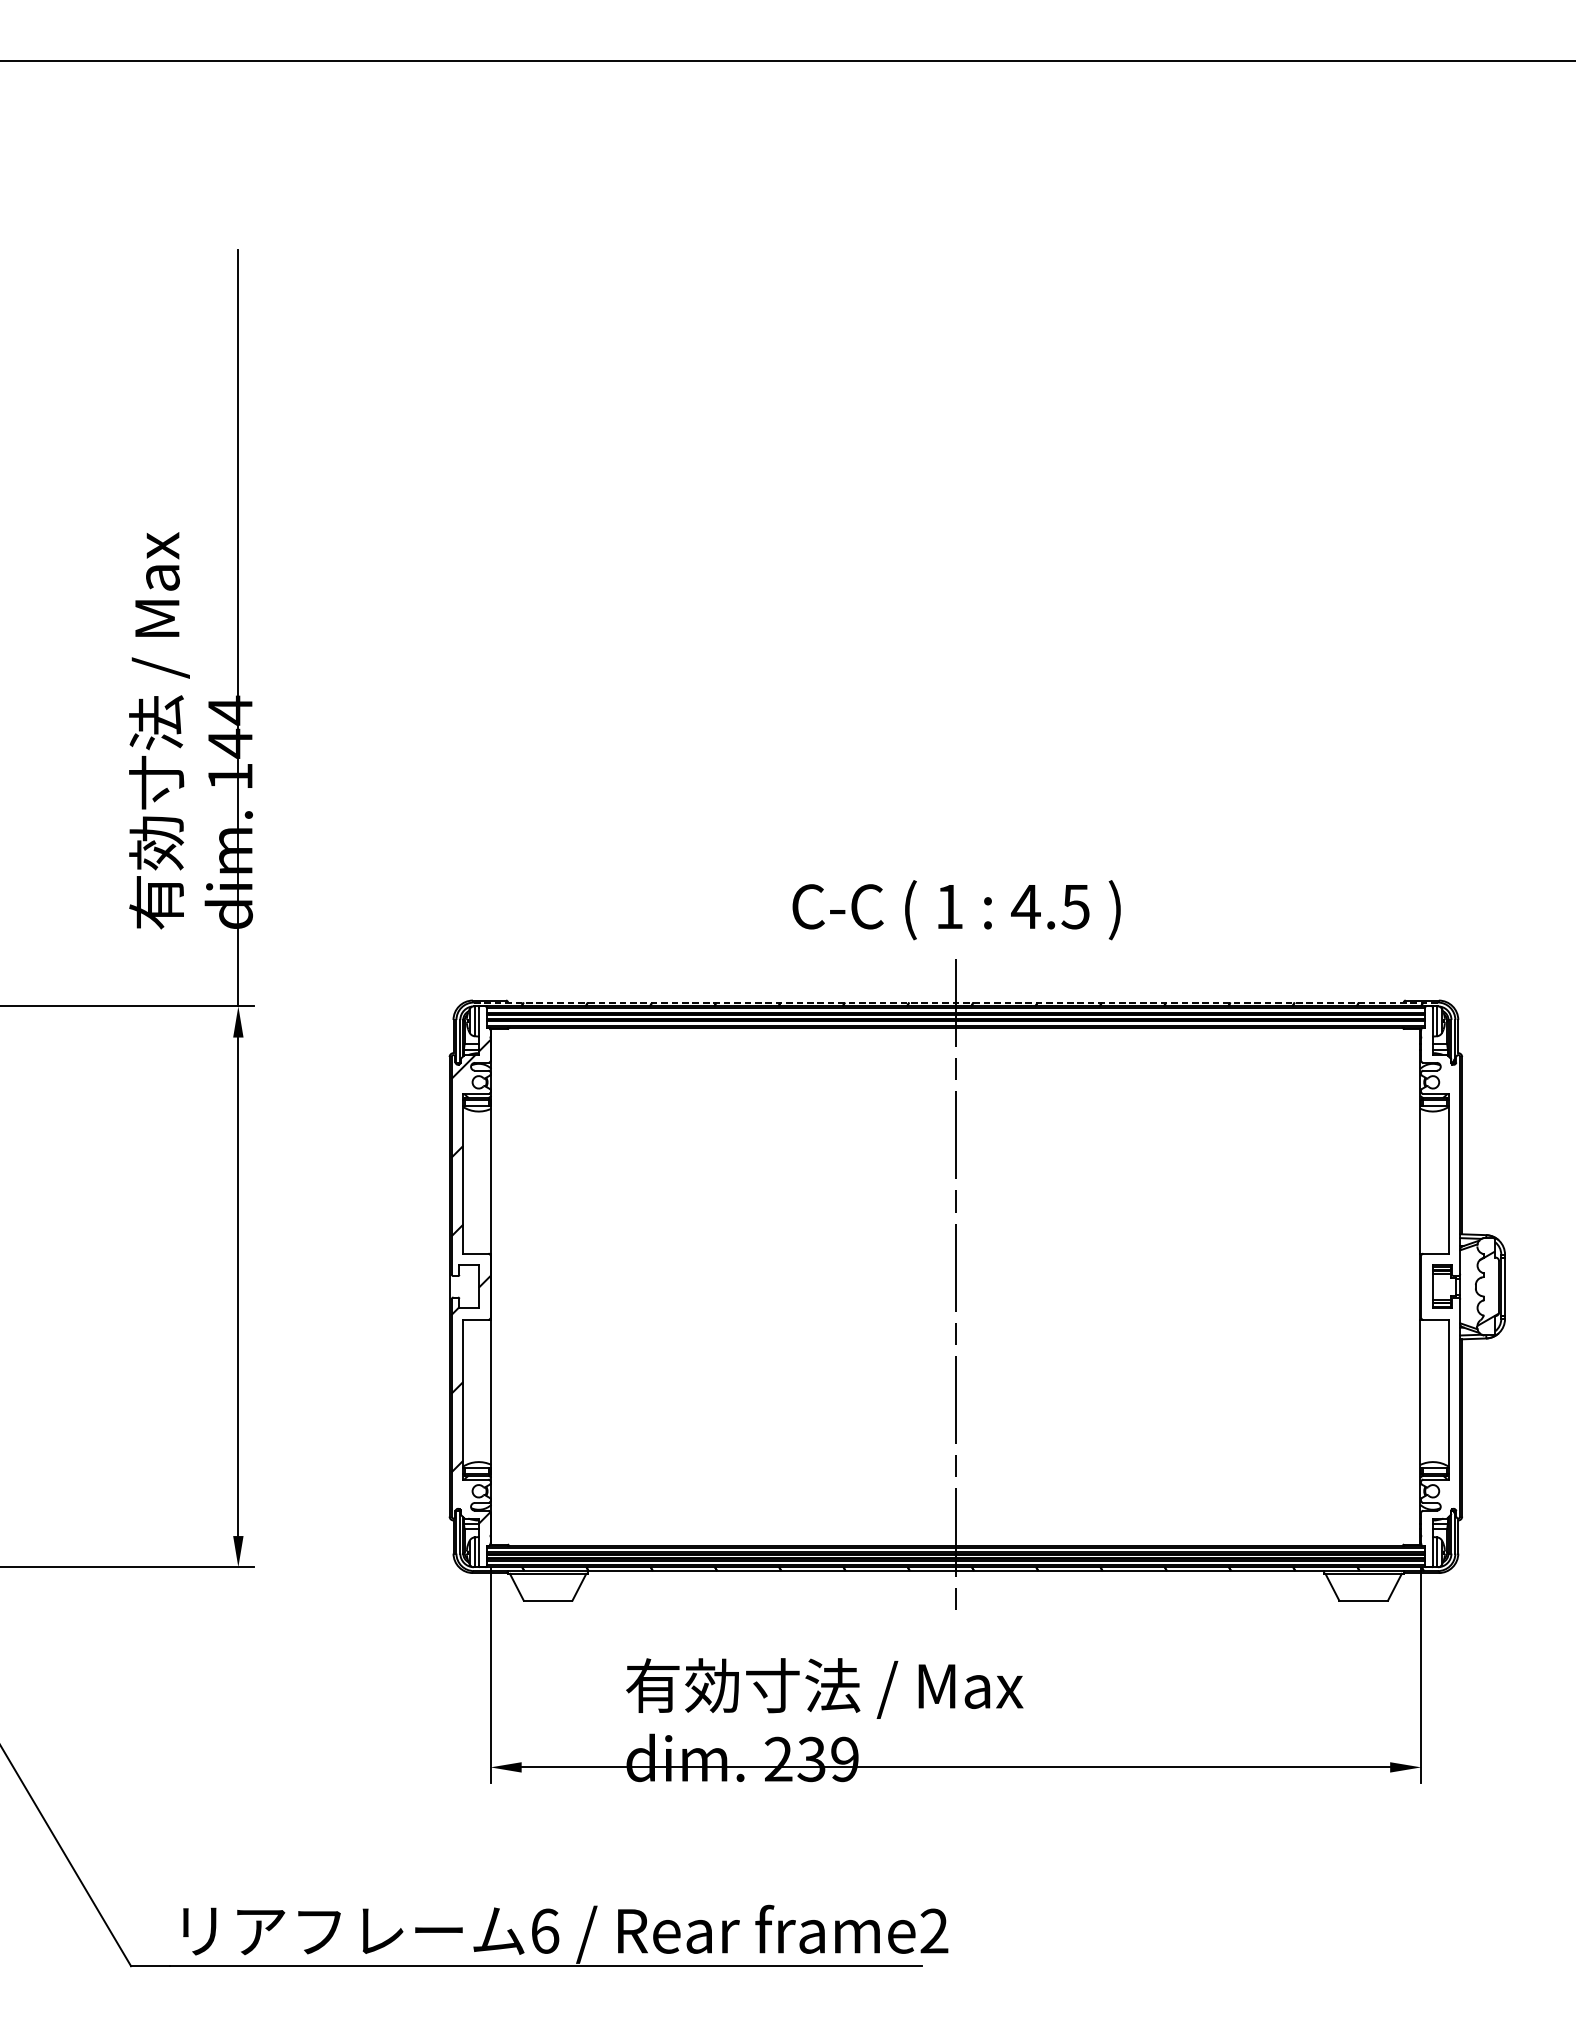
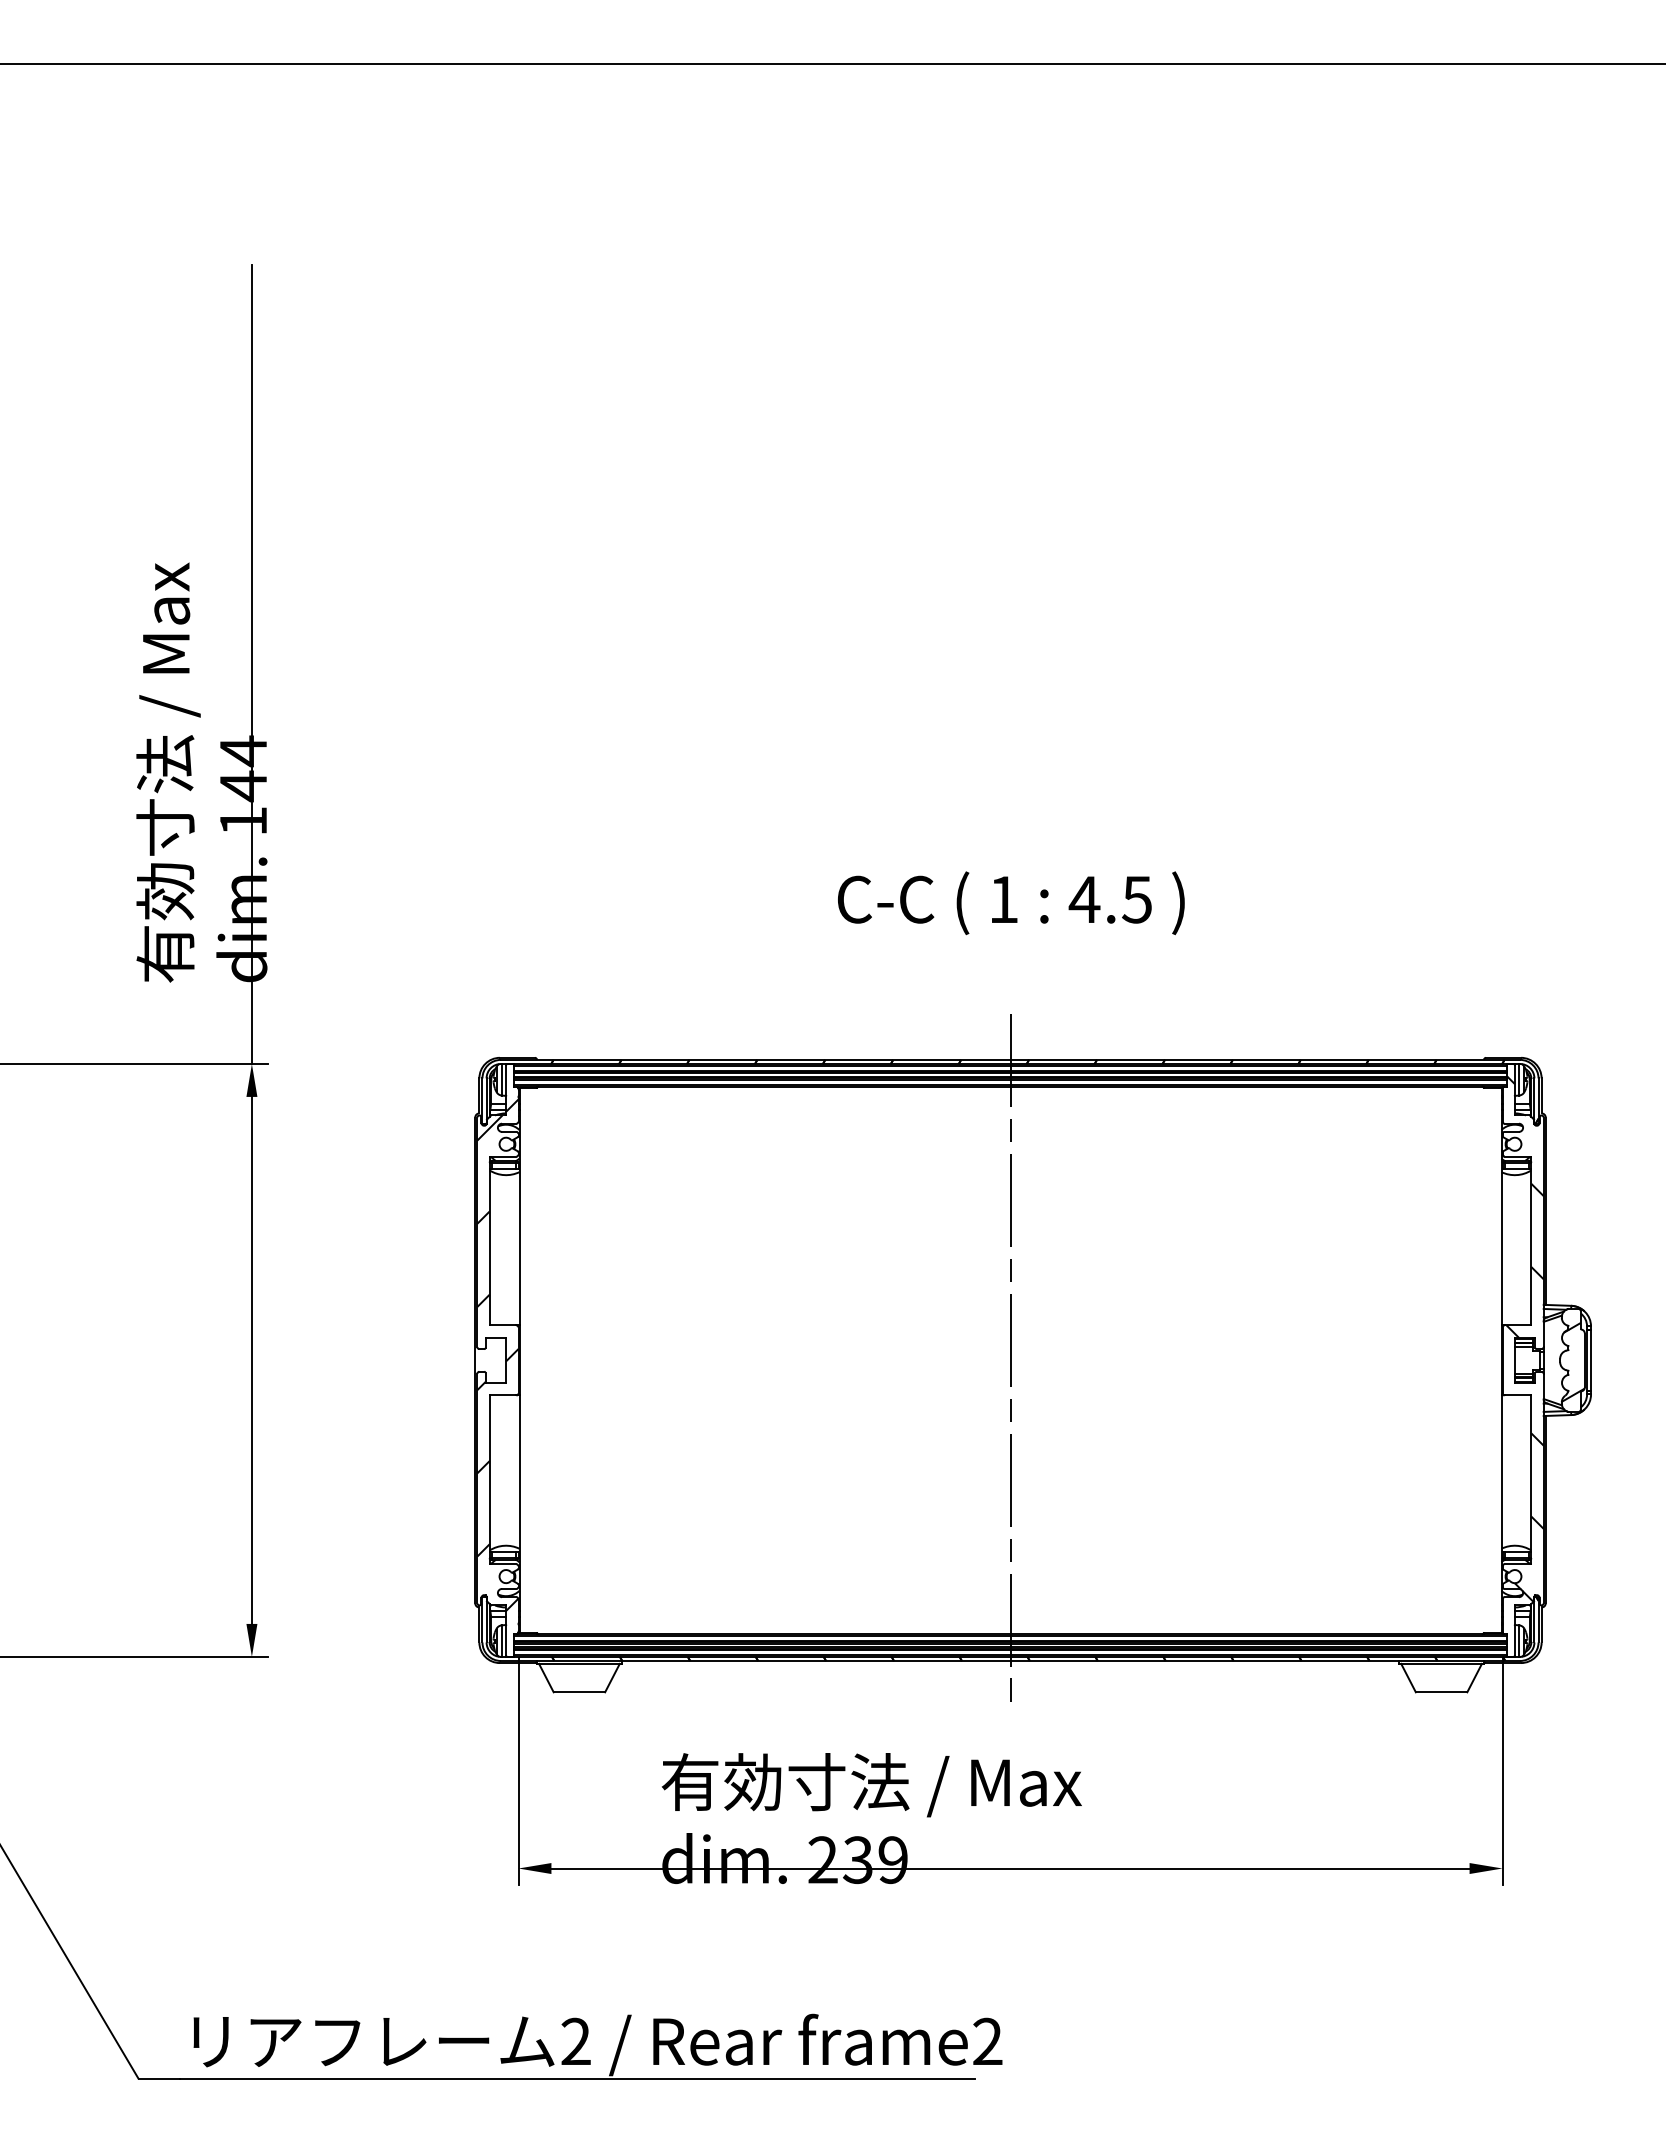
text: (956, 910) -> (1011, 903), moved
line: (955, 1002) -> (1010, 1059), dashed -> solid
hatch: (1440, 1266) -> (1522, 1338), added
text: (545, 1931) -> (576, 2041), 6 -> 2

